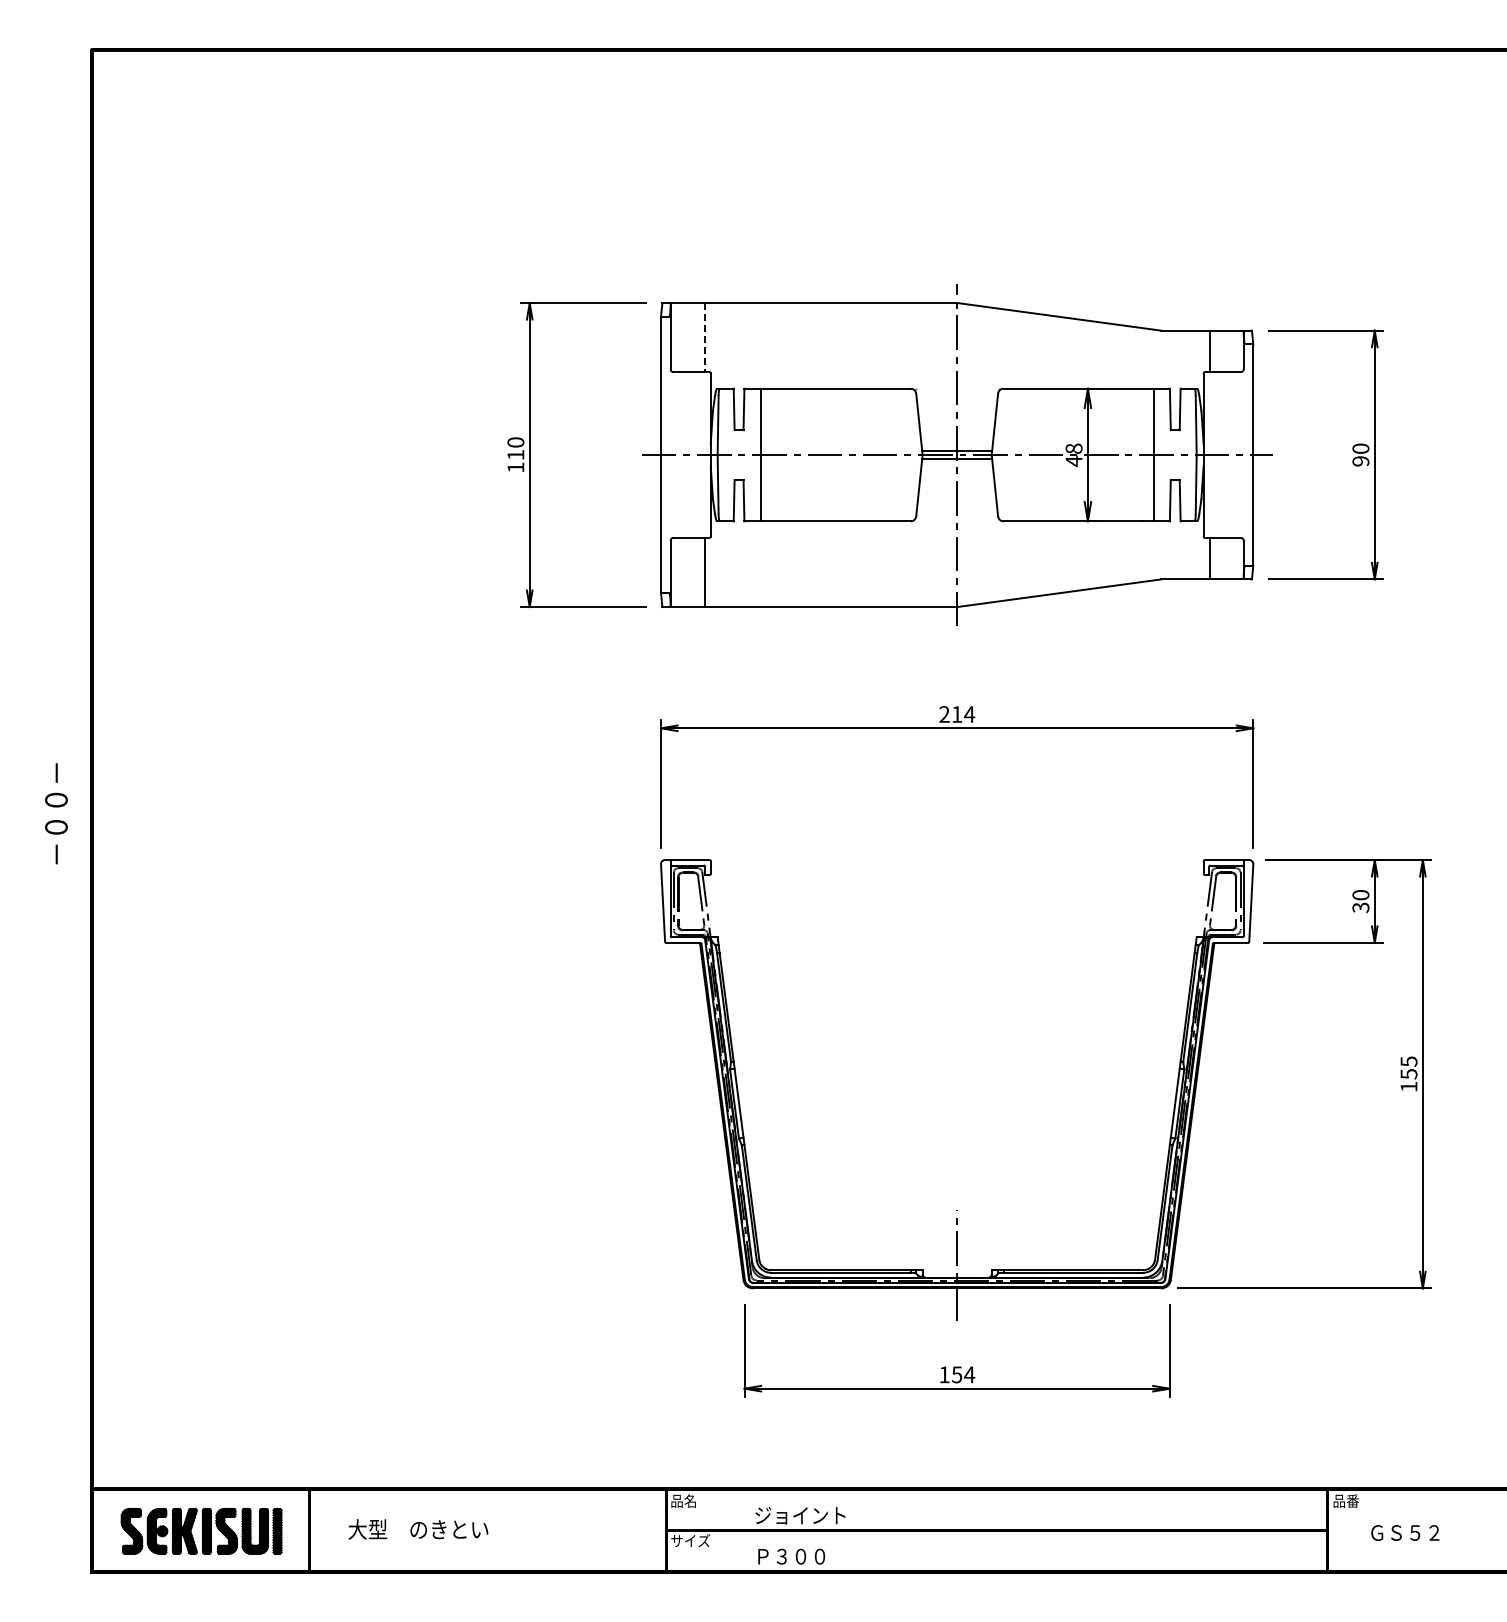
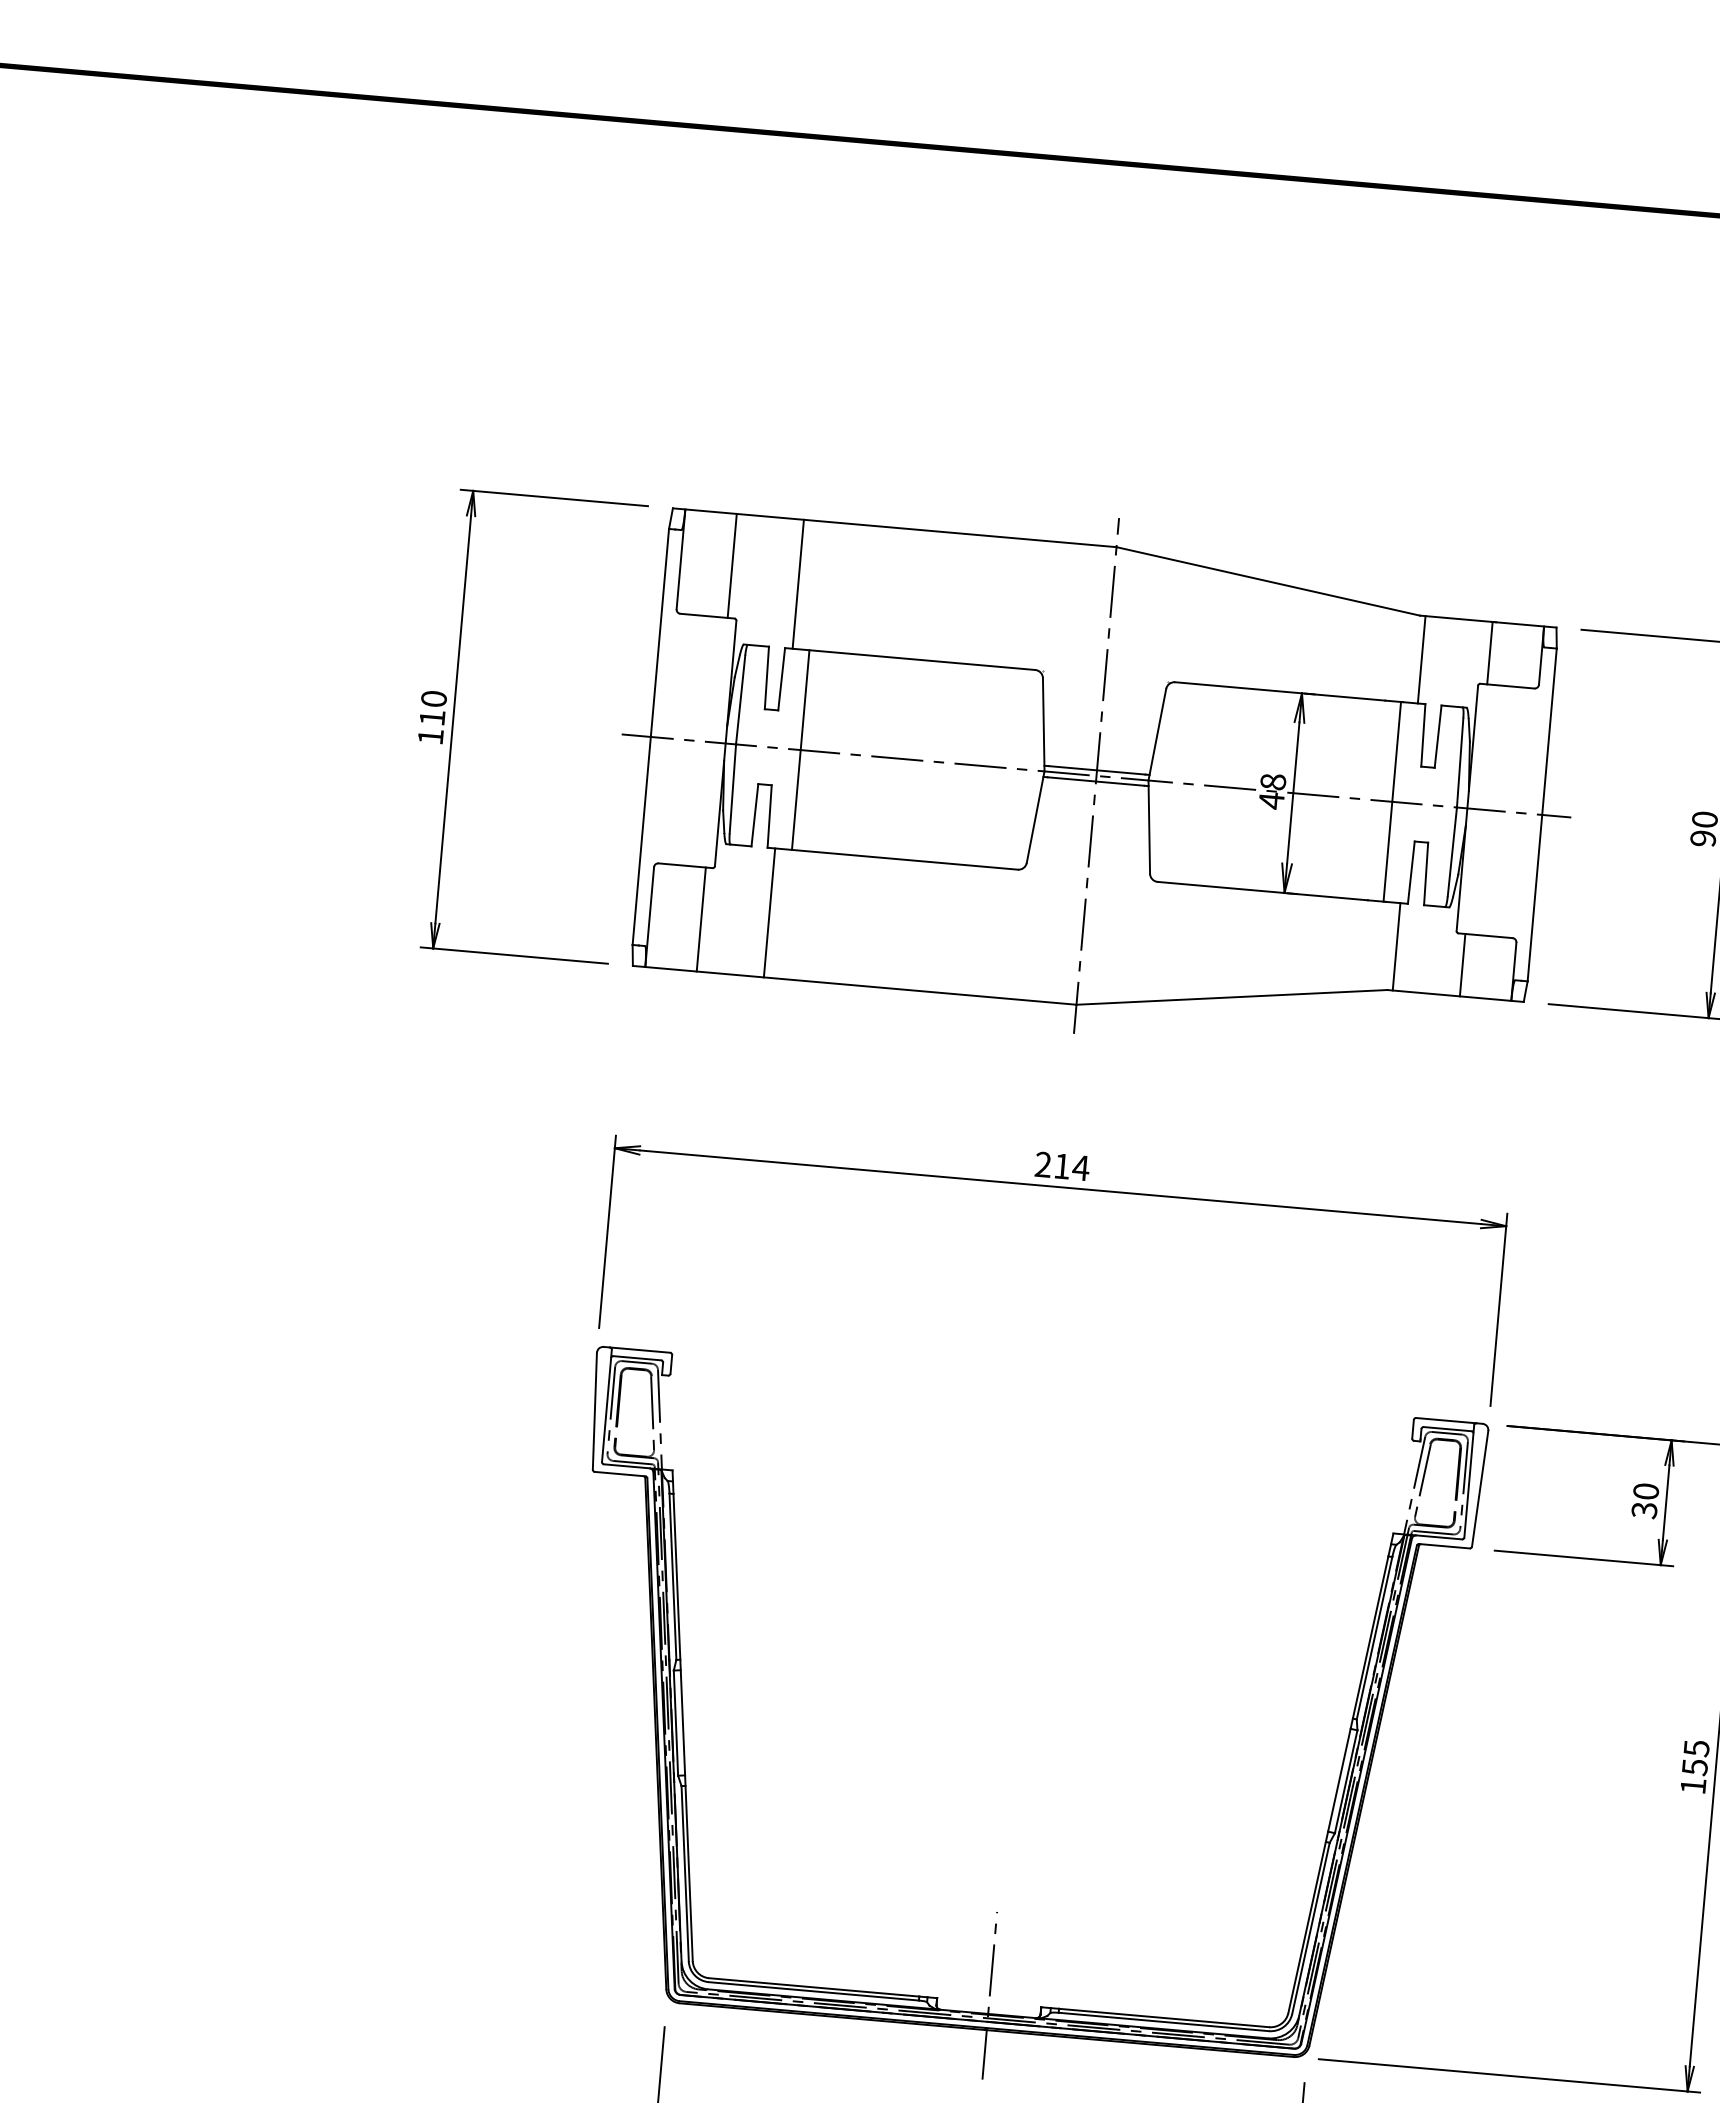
line: (704, 337) -> (731, 565), dashed -> solid
line: (749, 345) -> (798, 583), added
line: (1164, 359) -> (1421, 659), added
line: (1164, 550) -> (1395, 946), added
line: (749, 564) -> (769, 913), added

